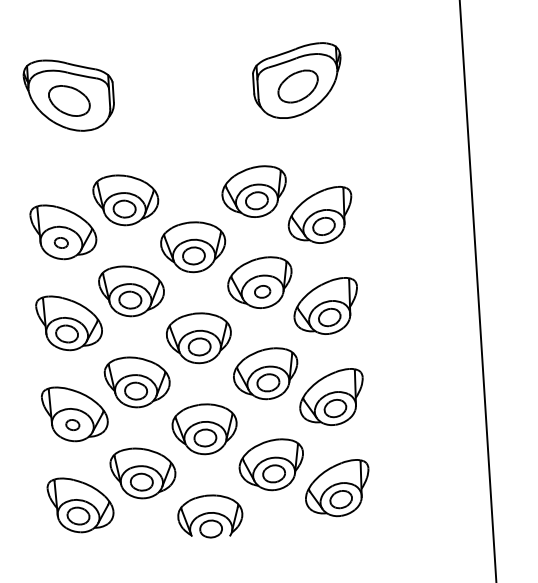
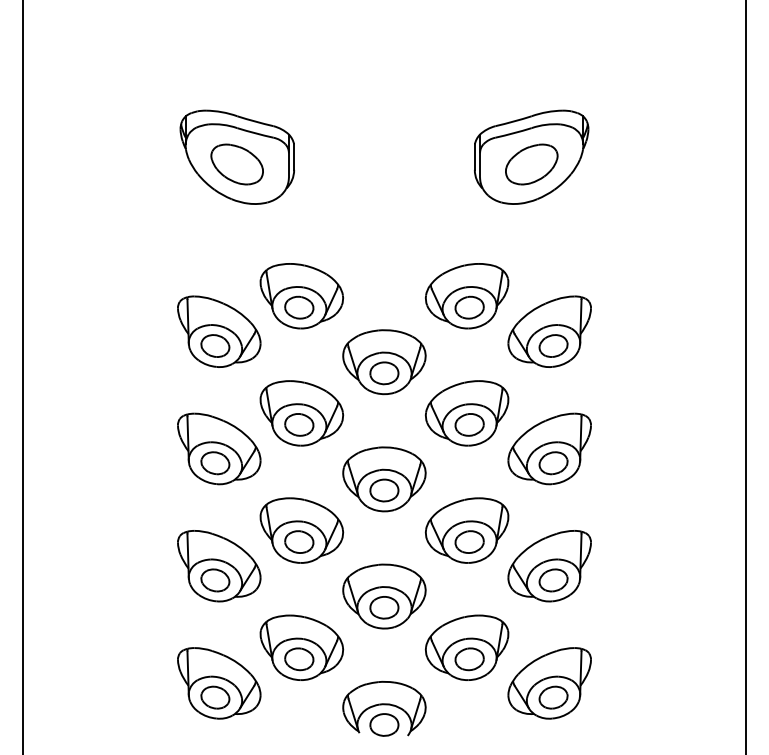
part: (61, 242) -> (215, 345), size x1.67
part: (262, 291) -> (469, 424), size x1.43
part: (72, 425) -> (215, 580), size x1.67

